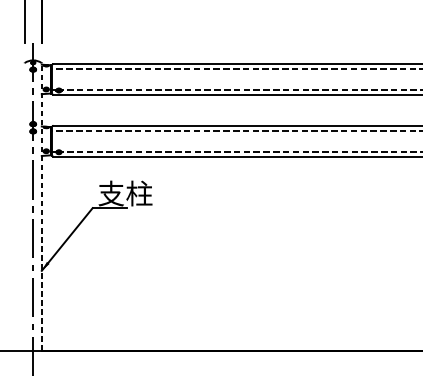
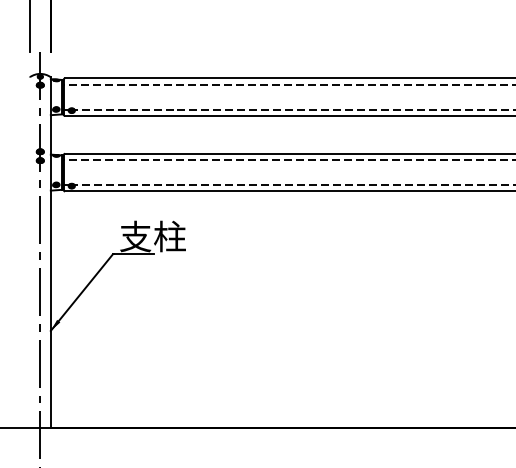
line: (41, 206) -> (50, 252), dashed -> solid

